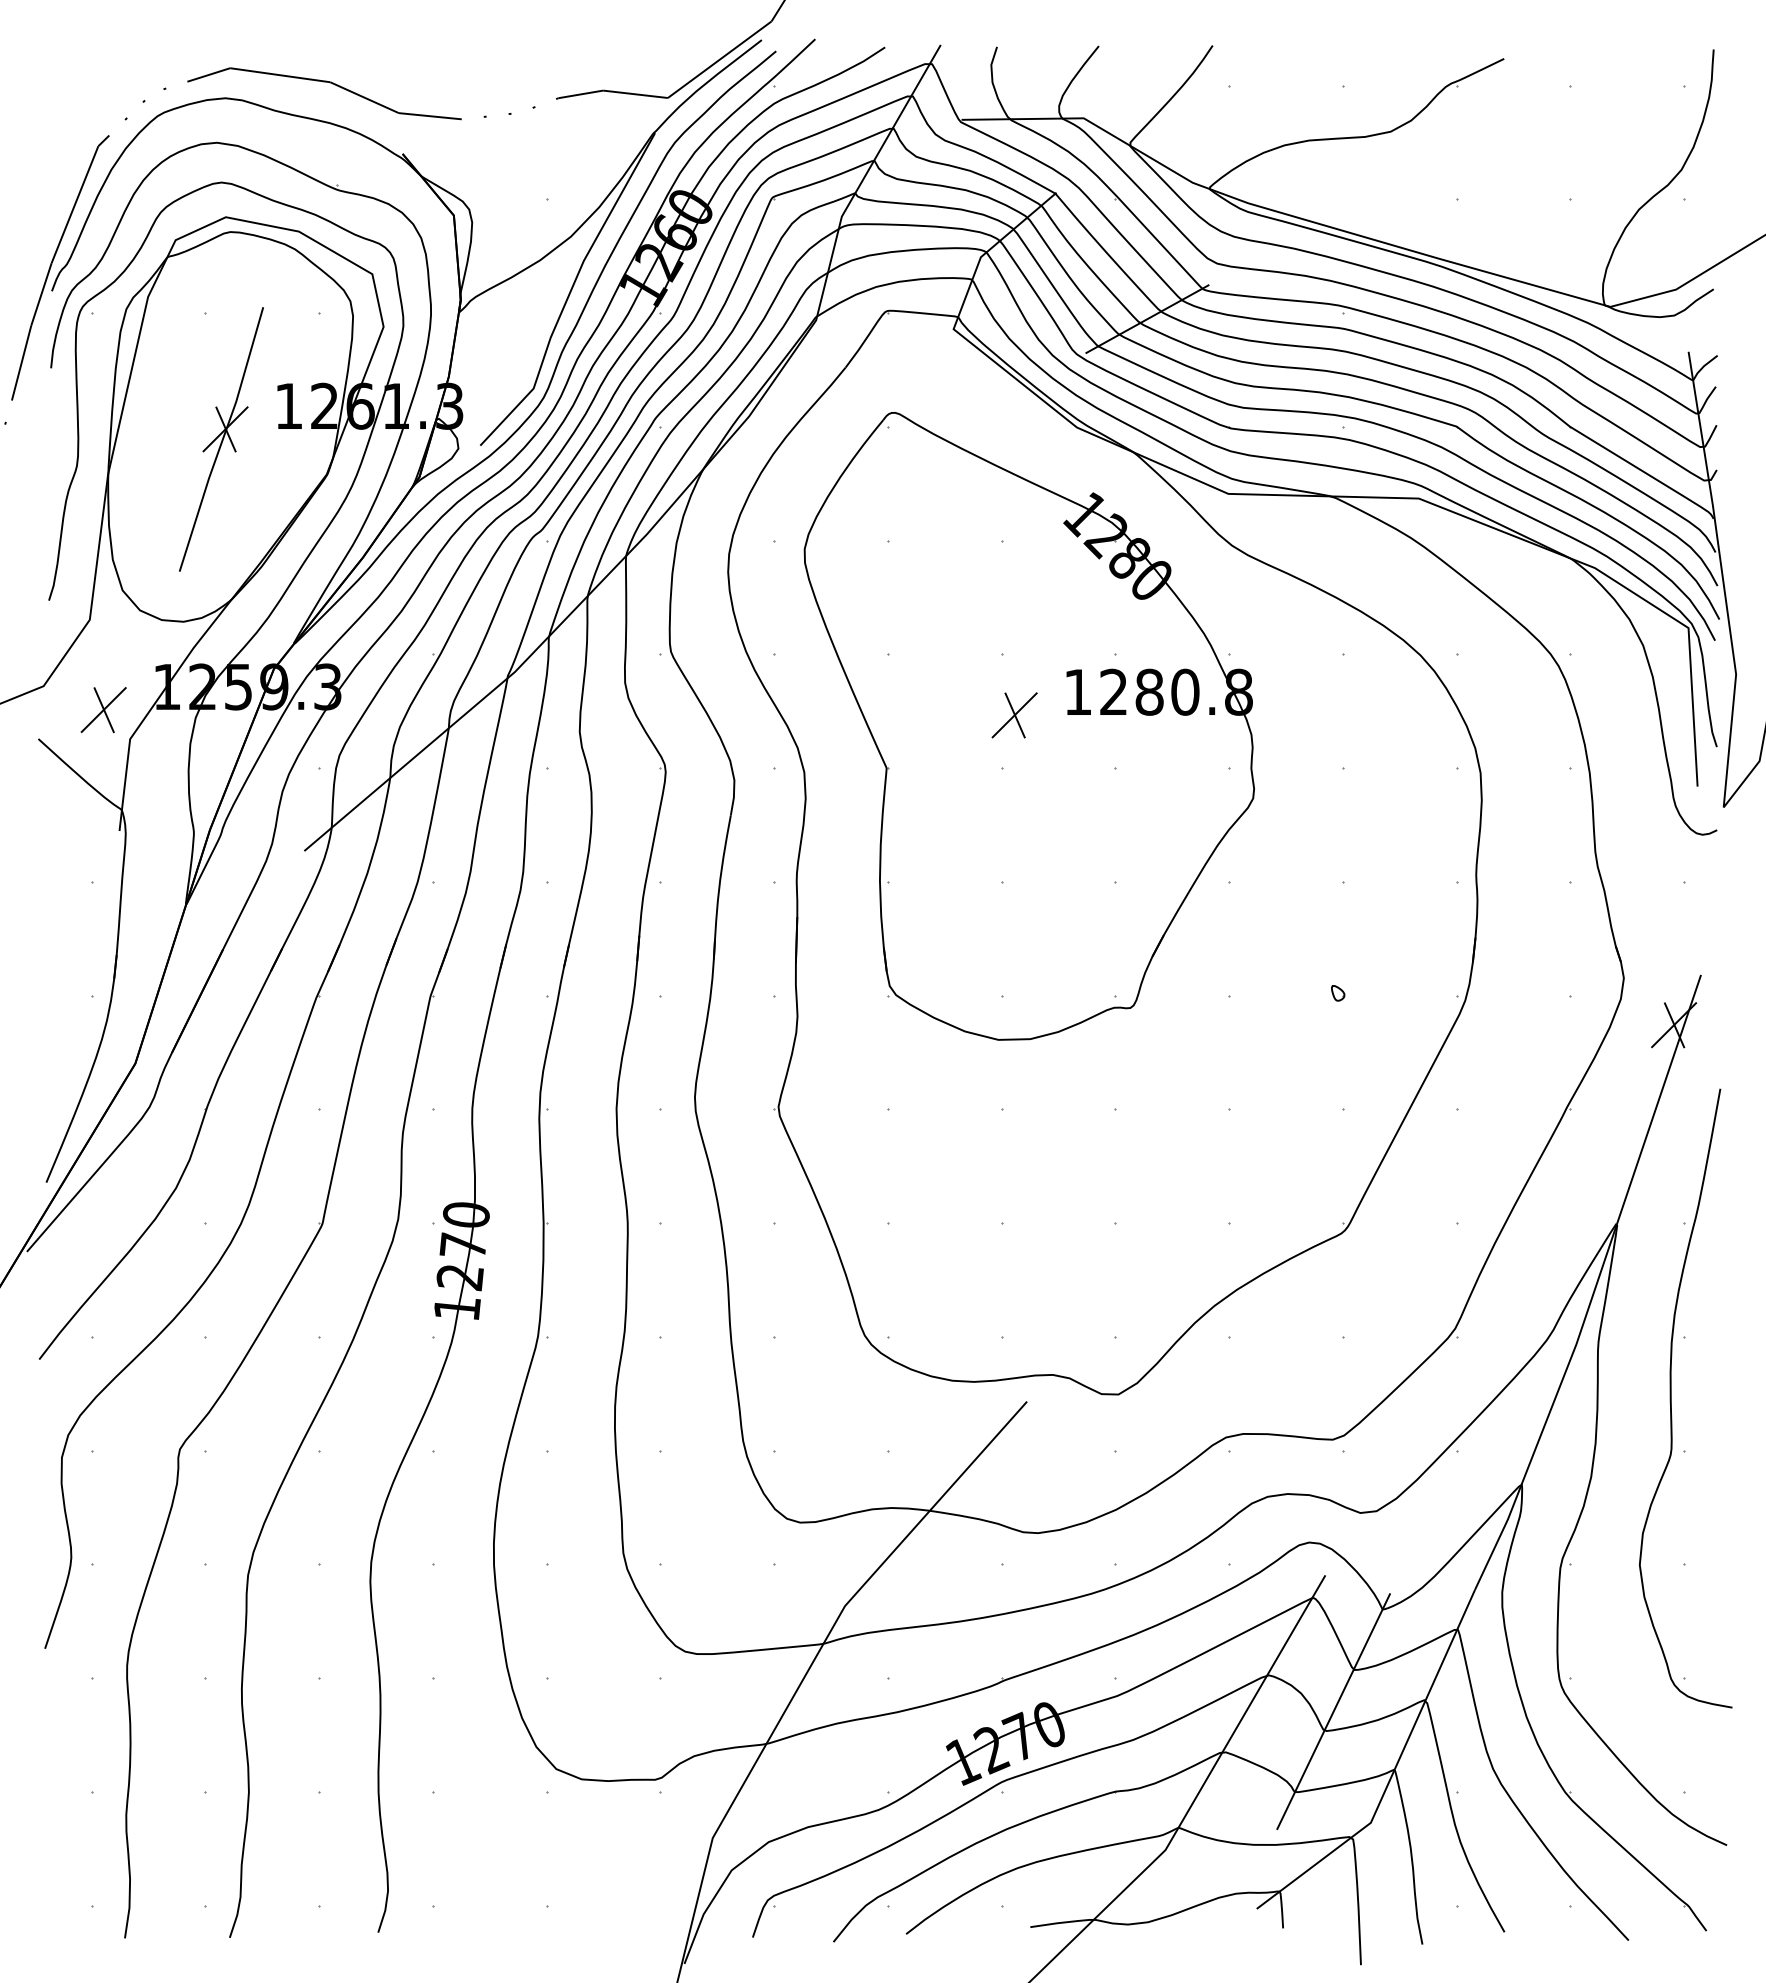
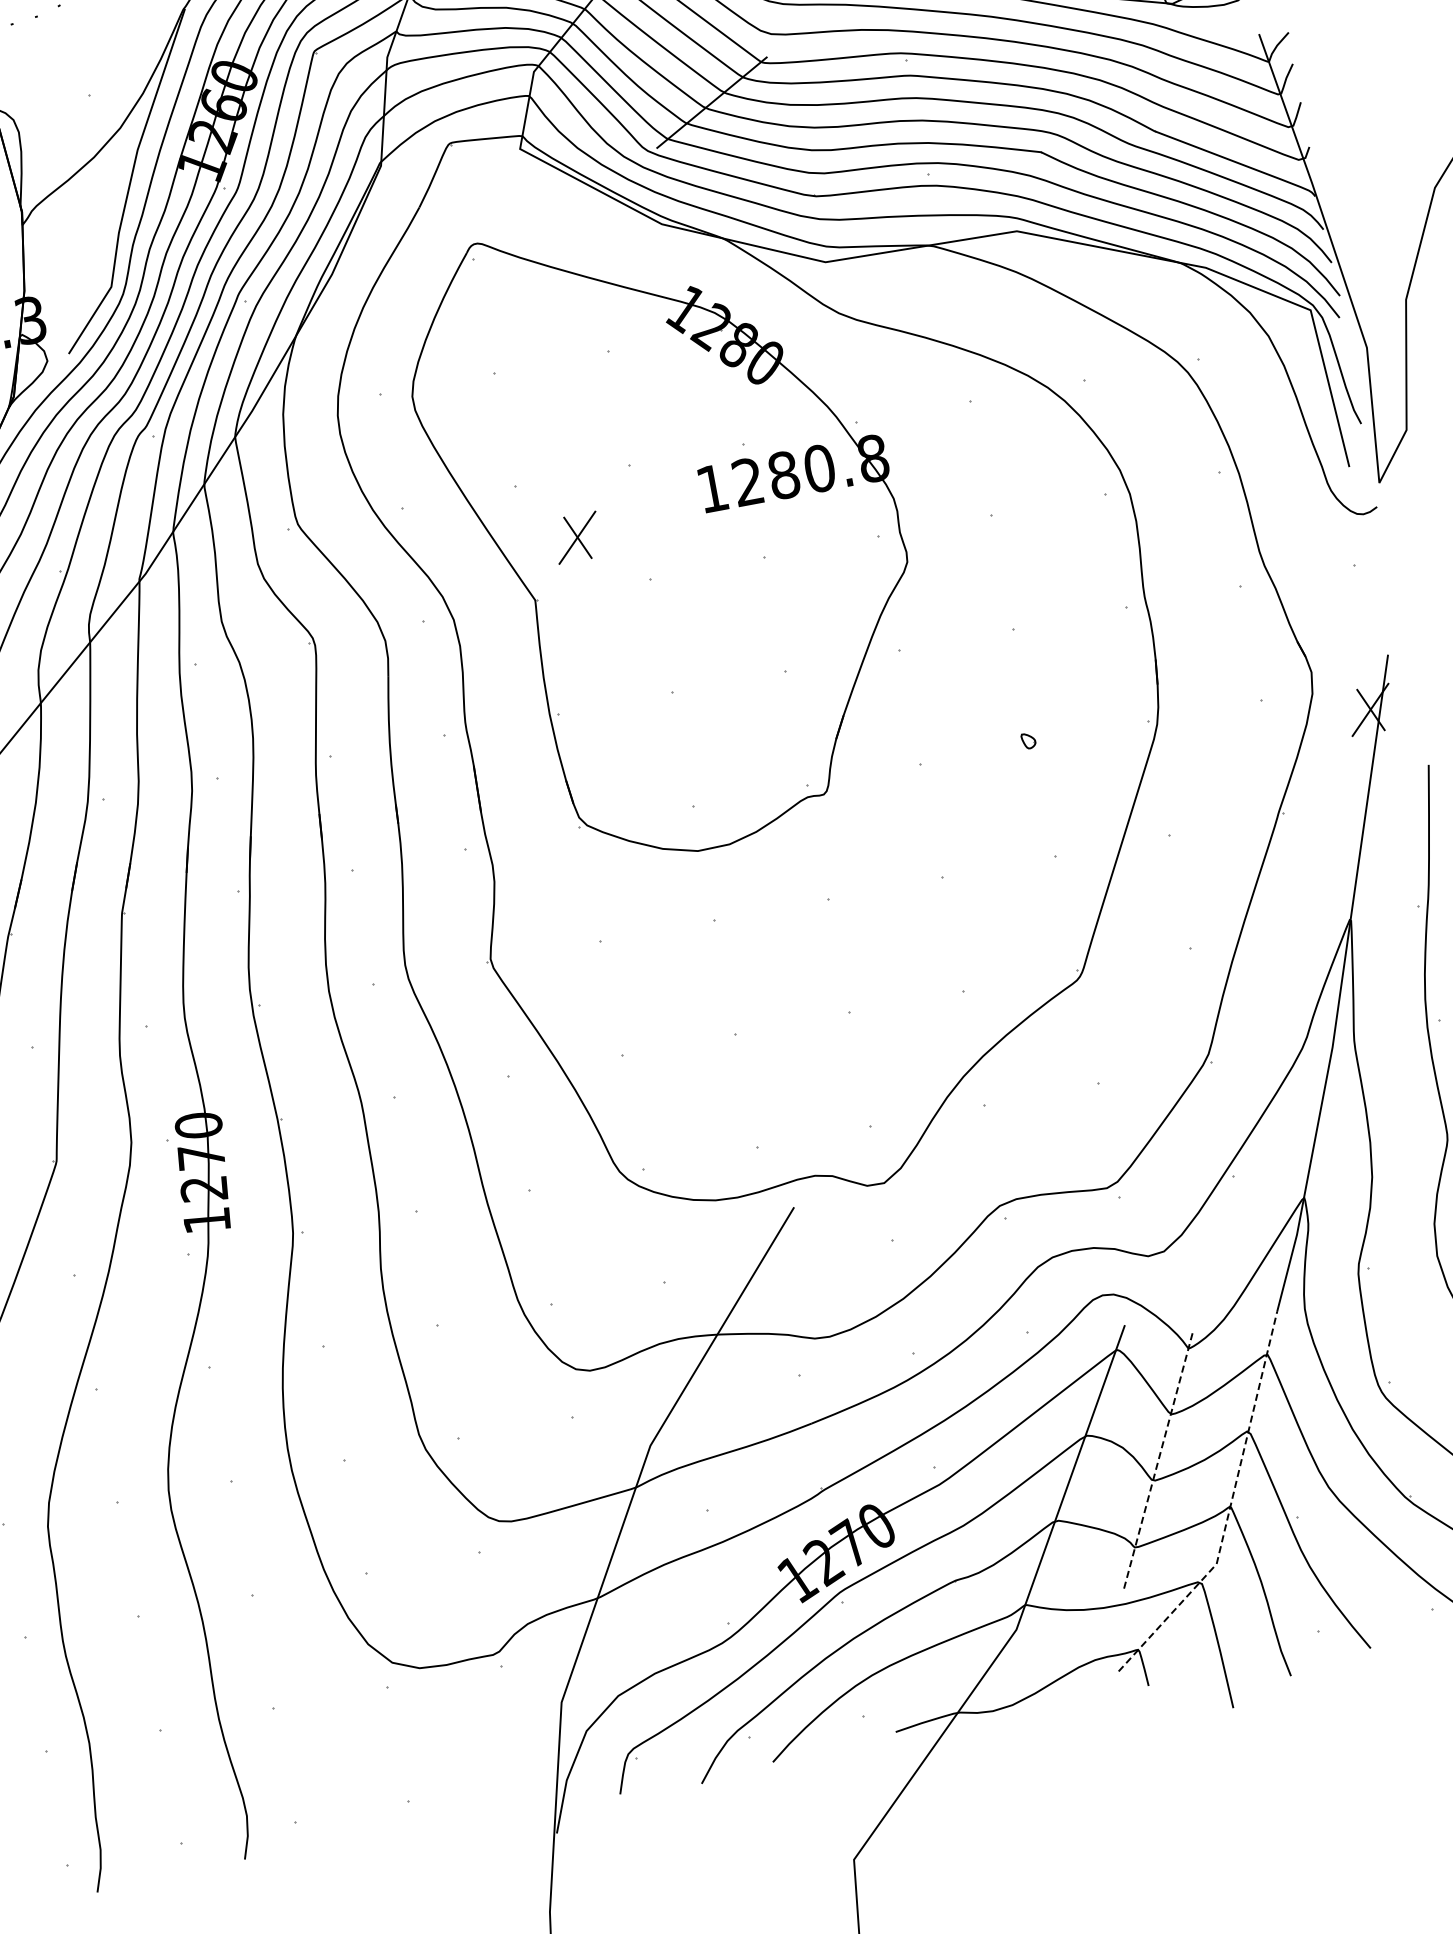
part: (1014, 715) -> (577, 538), moved
line: (1333, 1711) -> (1158, 1459), solid -> dashed
line: (1393, 1771) -> (1229, 1508), solid -> dashed

